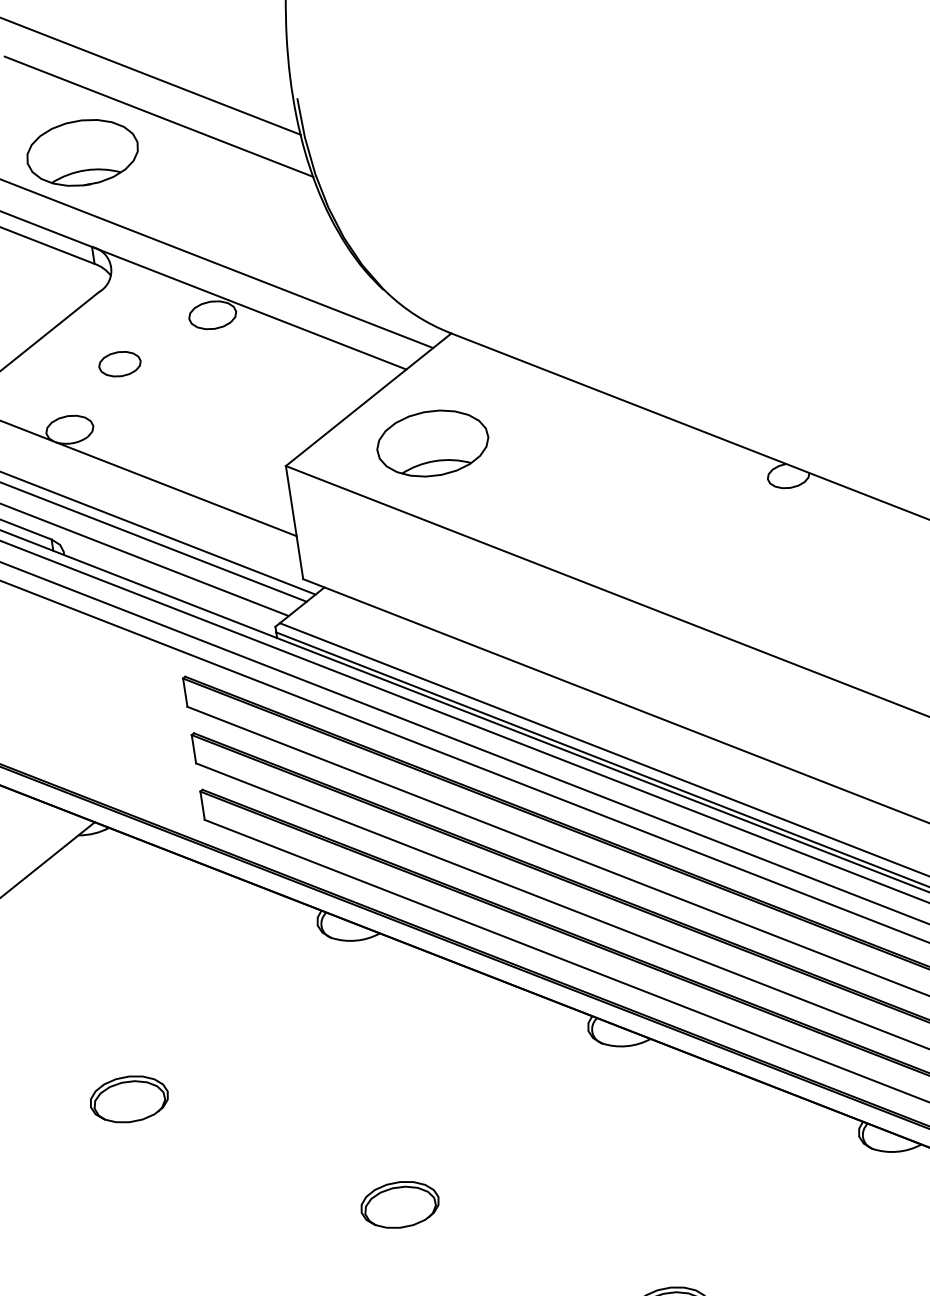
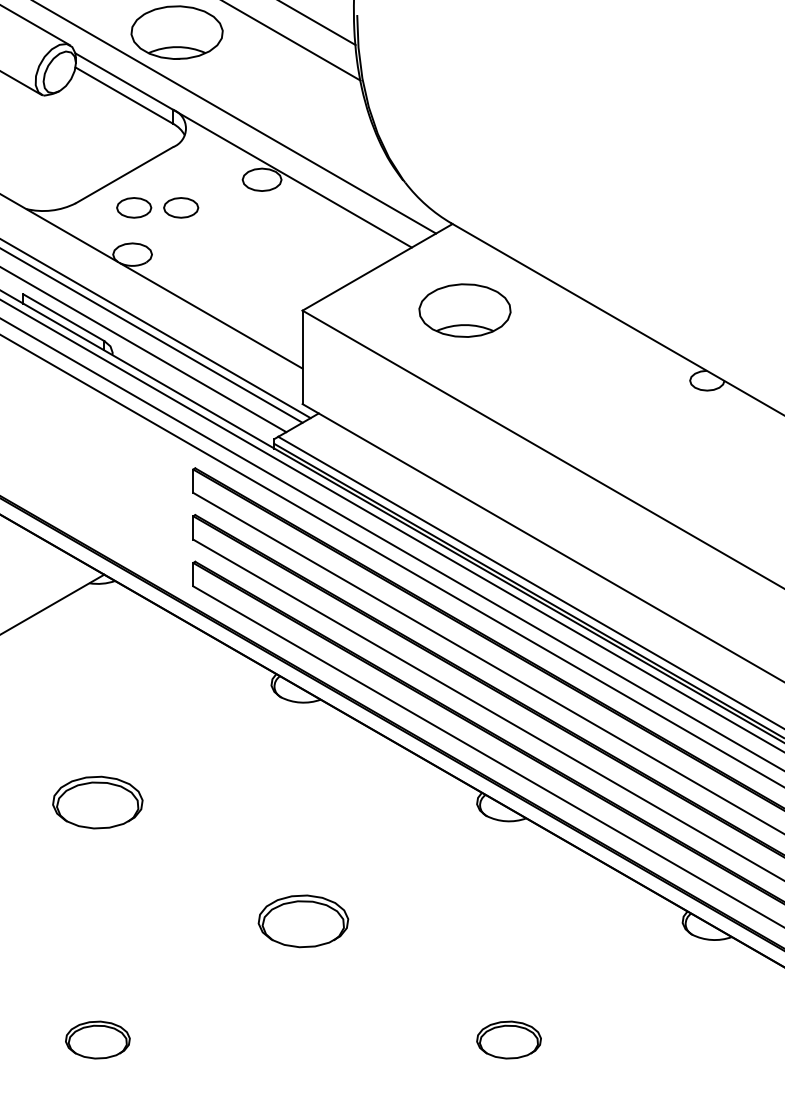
part: (63, 372) -> (134, 207), added
part: (432, 443) -> (464, 310), moved
part: (128, 1099) -> (97, 802), size x1.4
part: (400, 1205) -> (303, 921), size x1.4

